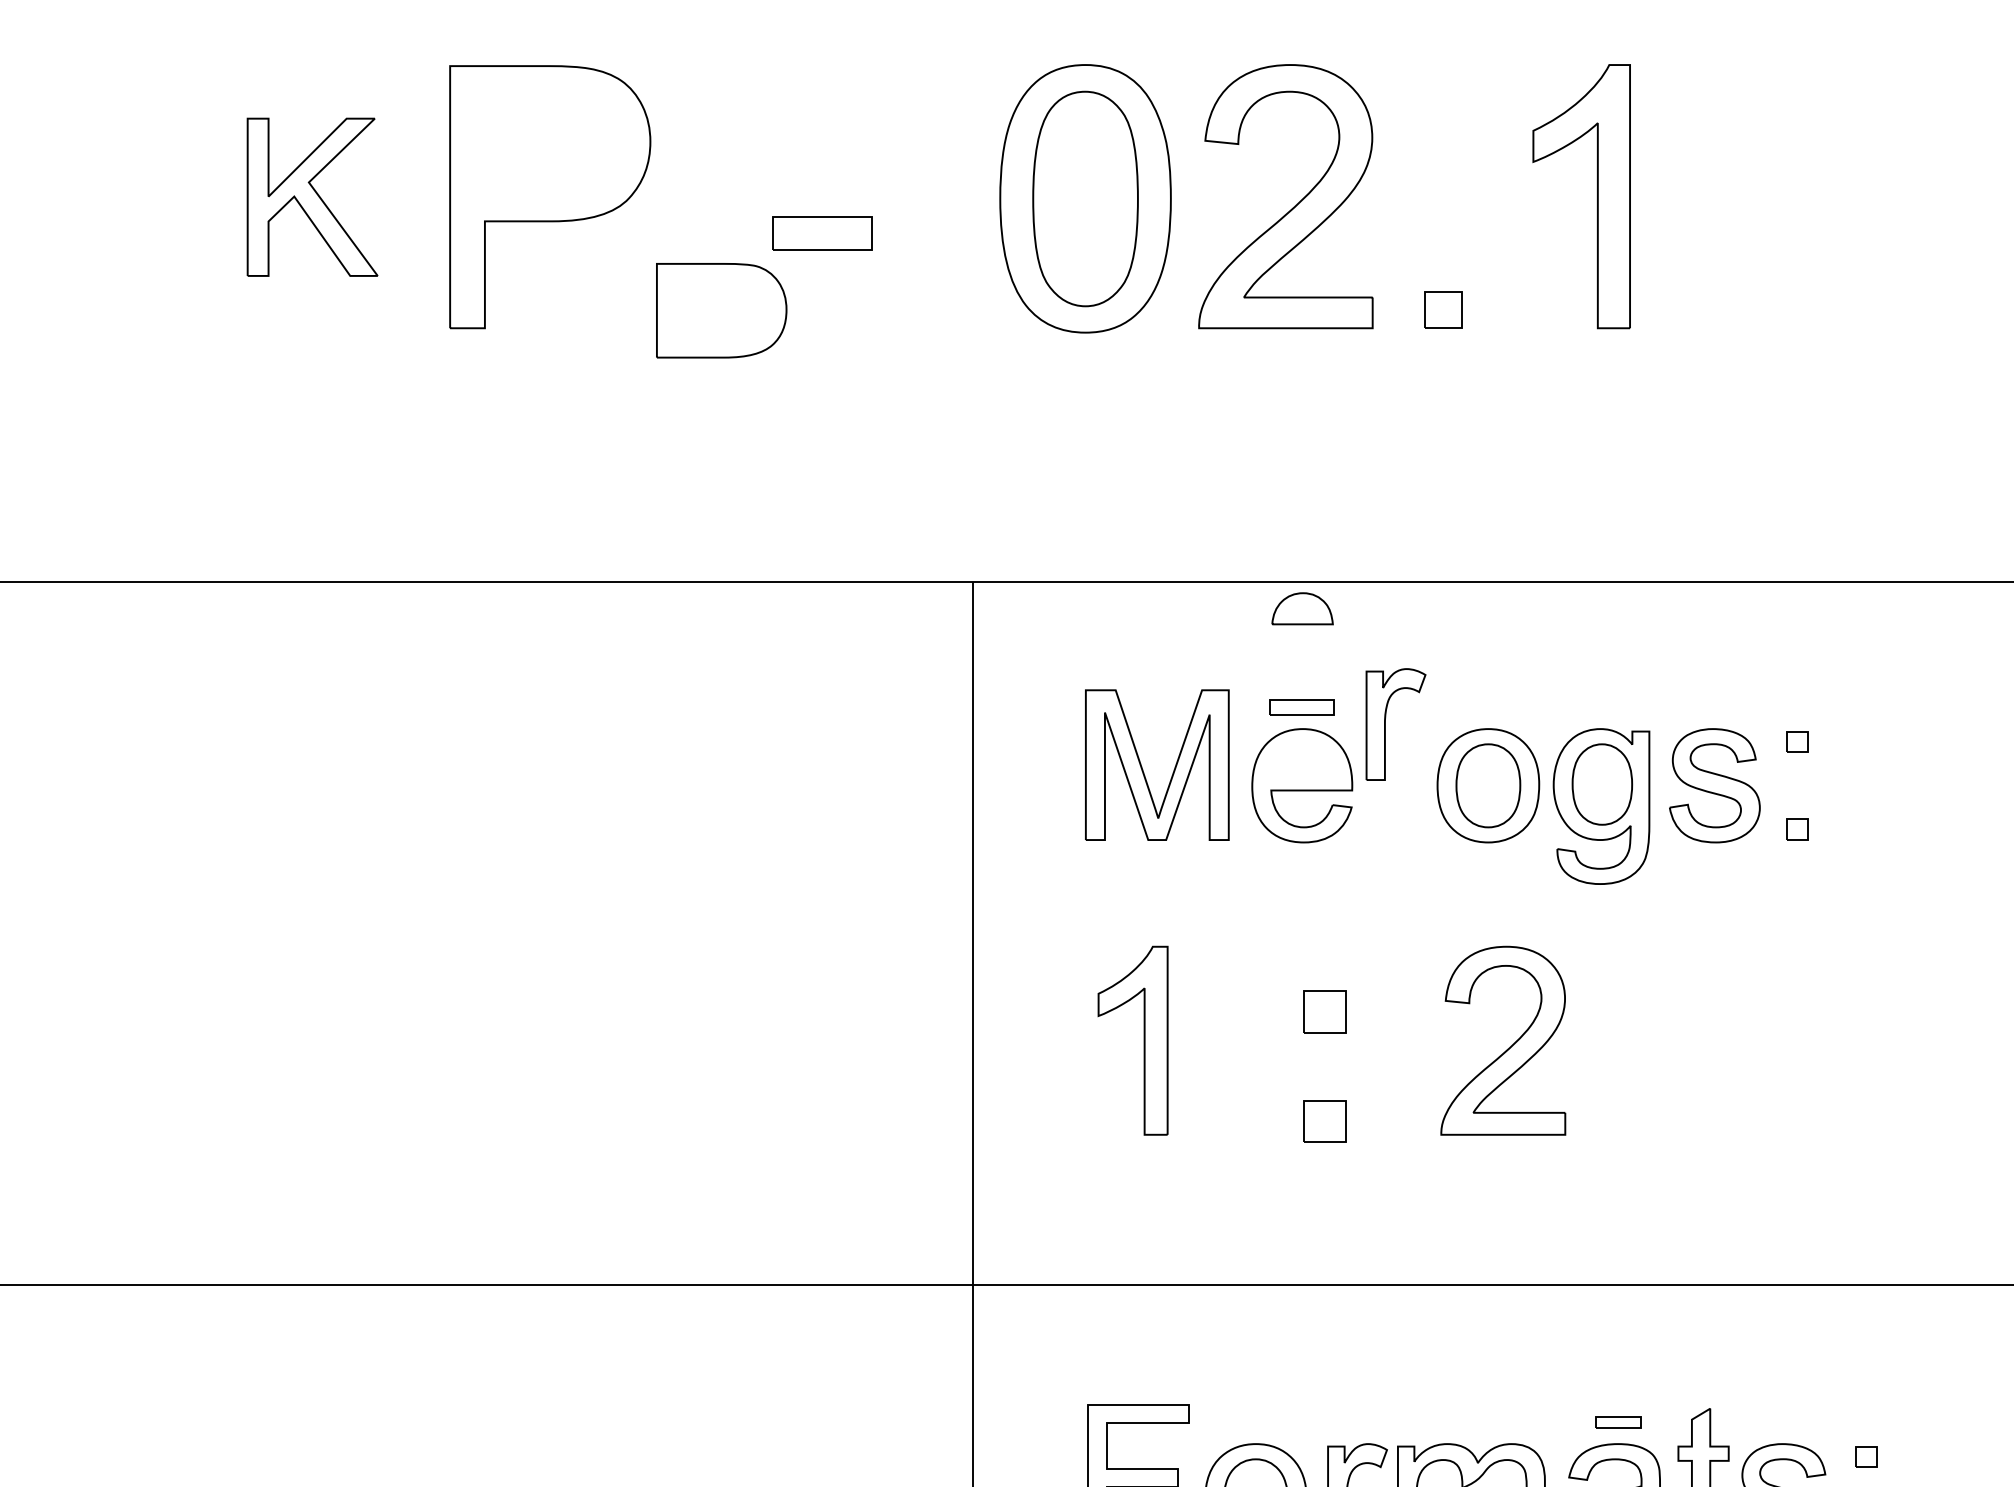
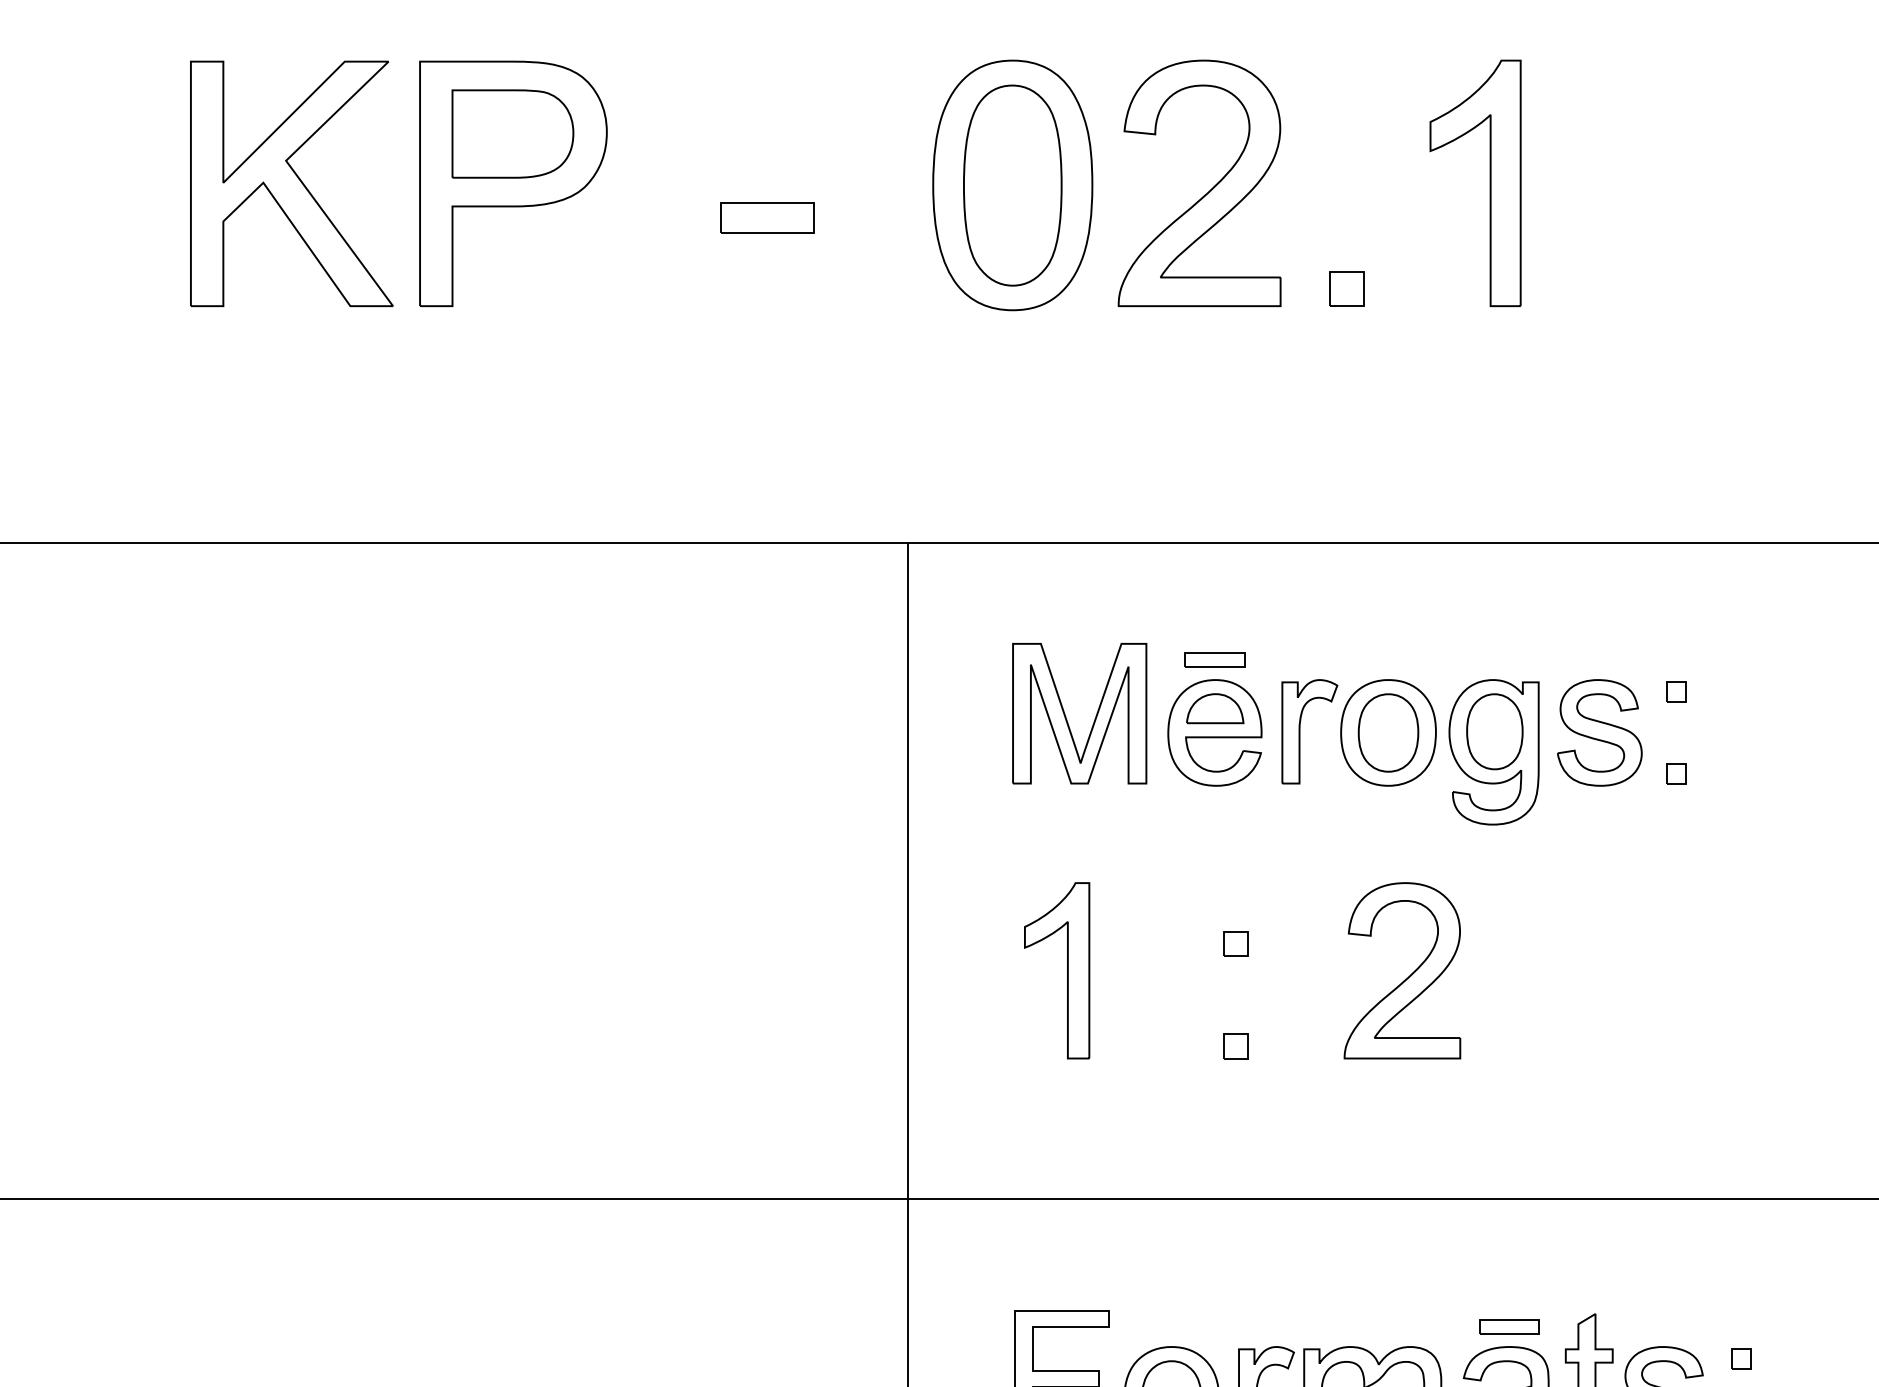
part: (312, 197) -> (291, 184), size x1.67
part: (721, 310) -> (512, 133), moved
part: (1302, 608) -> (1215, 708), moved
part: (1385, 724) -> (1300, 731), moved
part: (1324, 1011) -> (1235, 943), size x0.62
part: (1324, 1121) -> (1235, 1046), size x0.62
part: (1617, 1422) -> (1508, 1326), size x1.43

